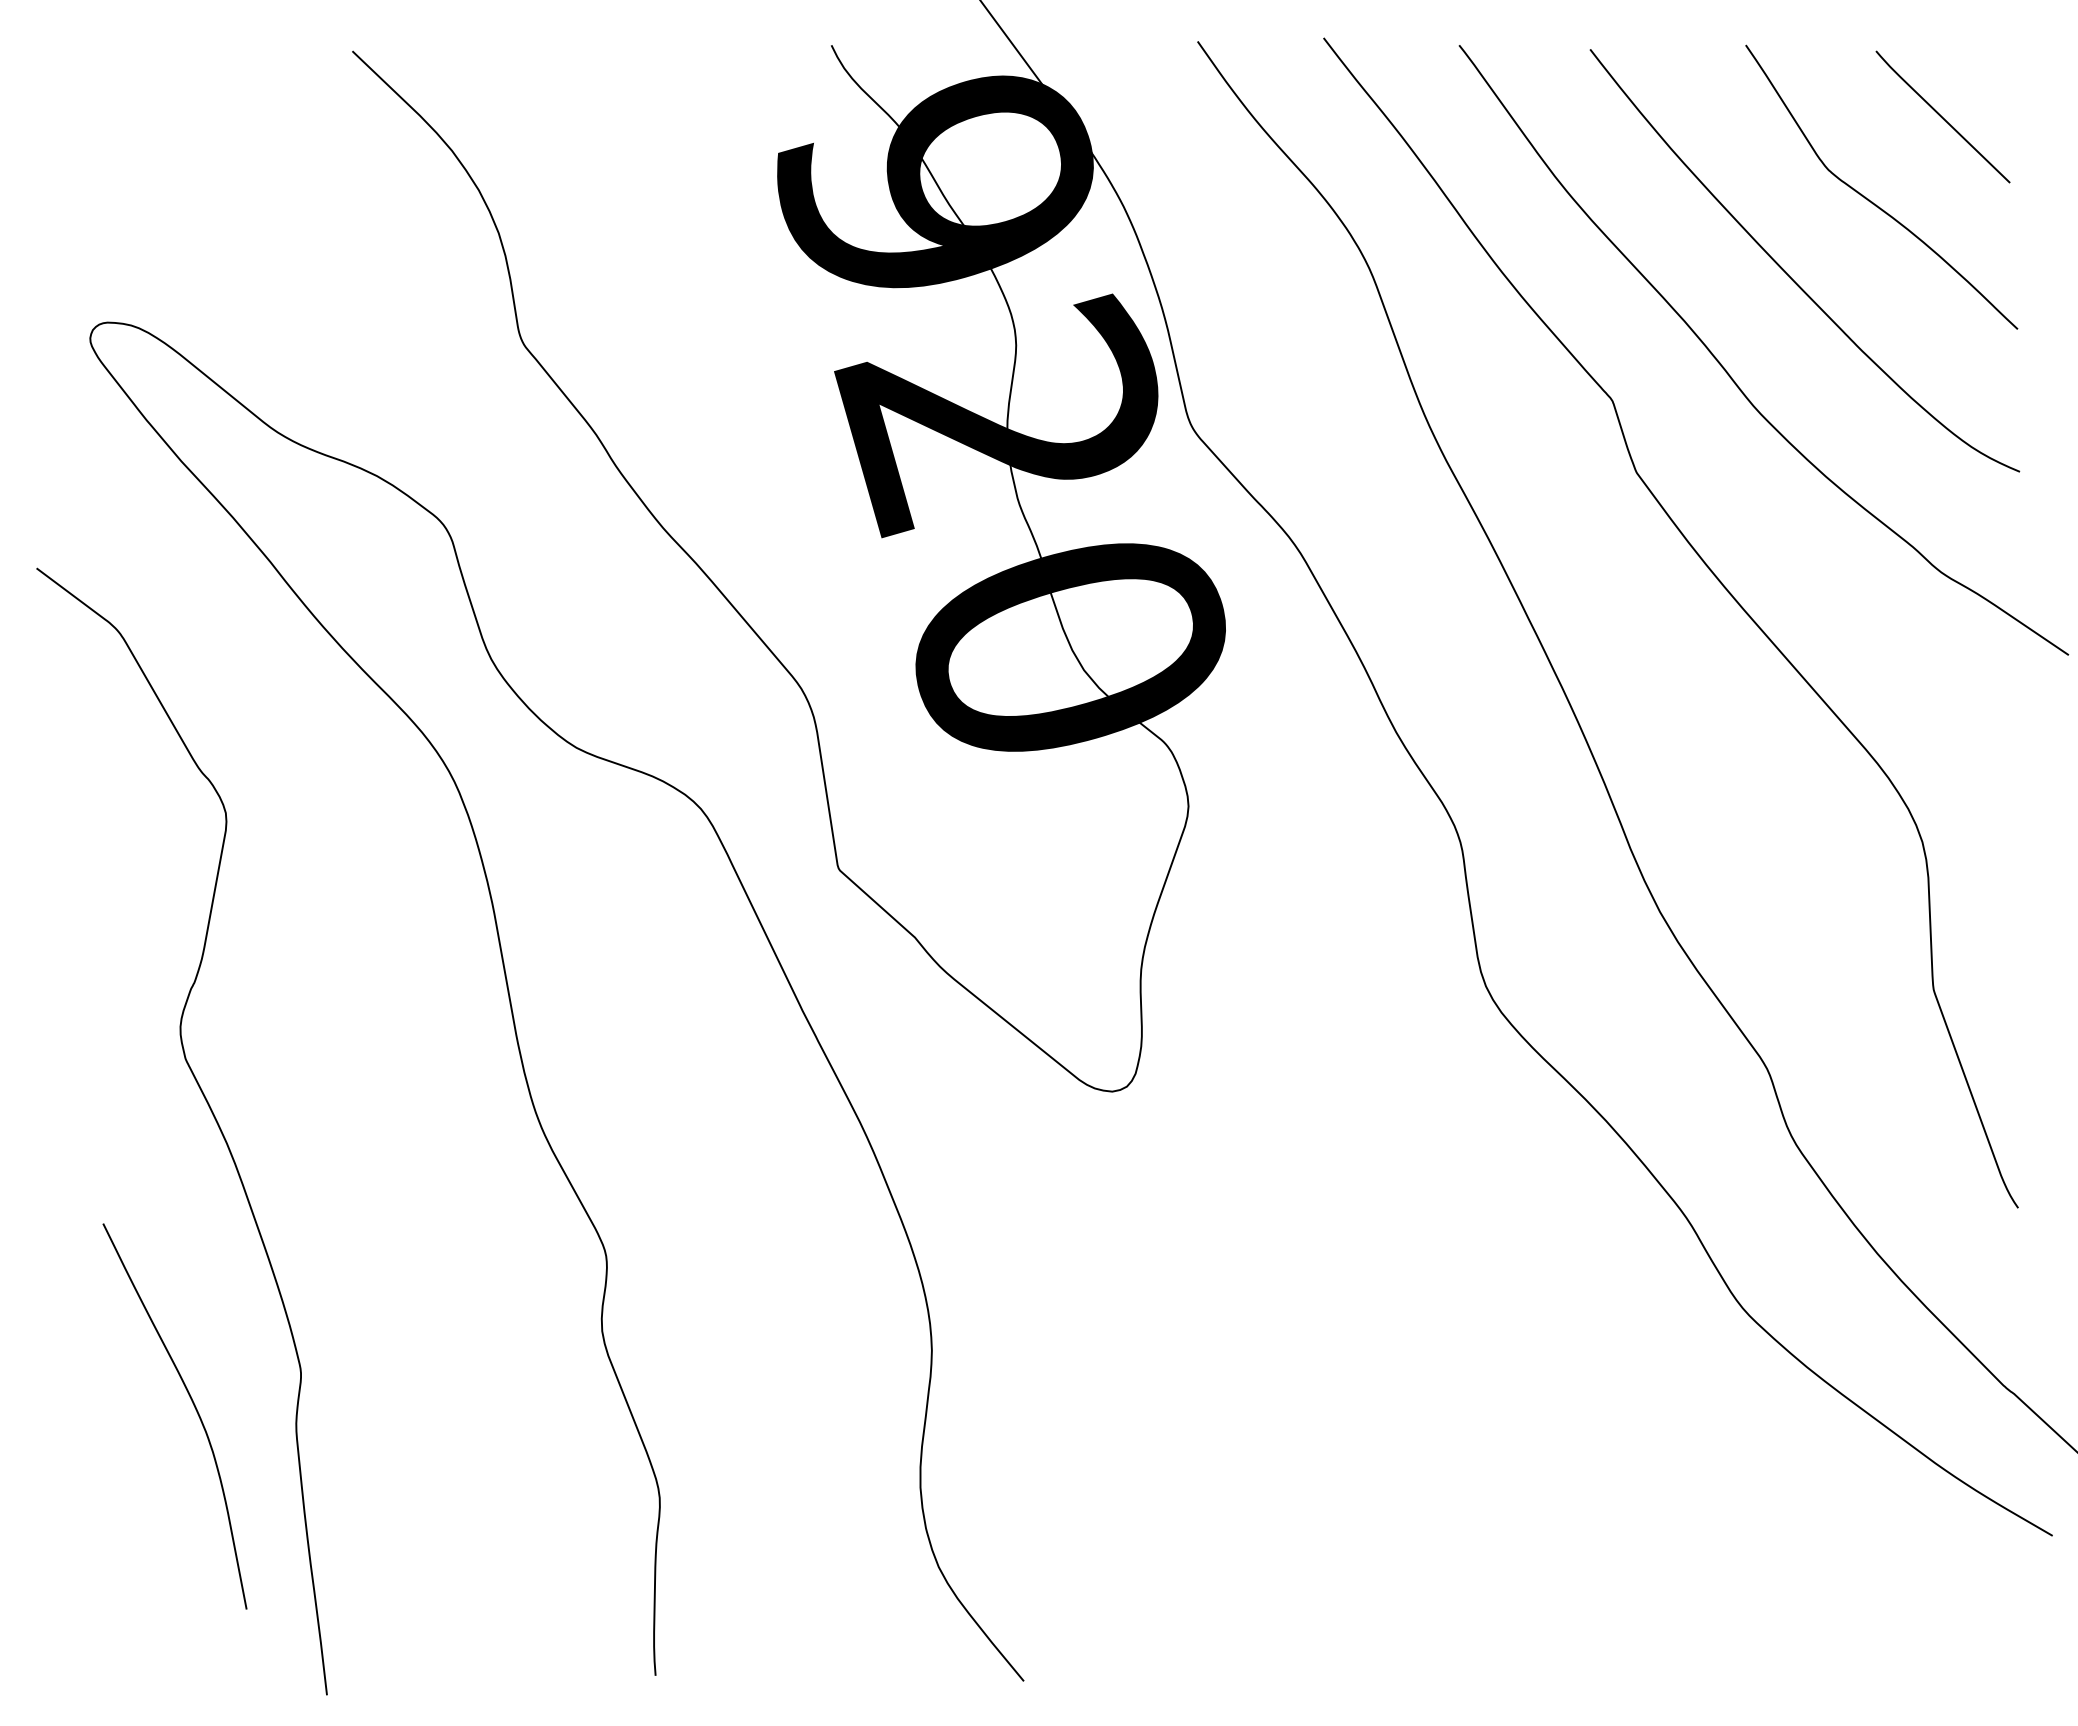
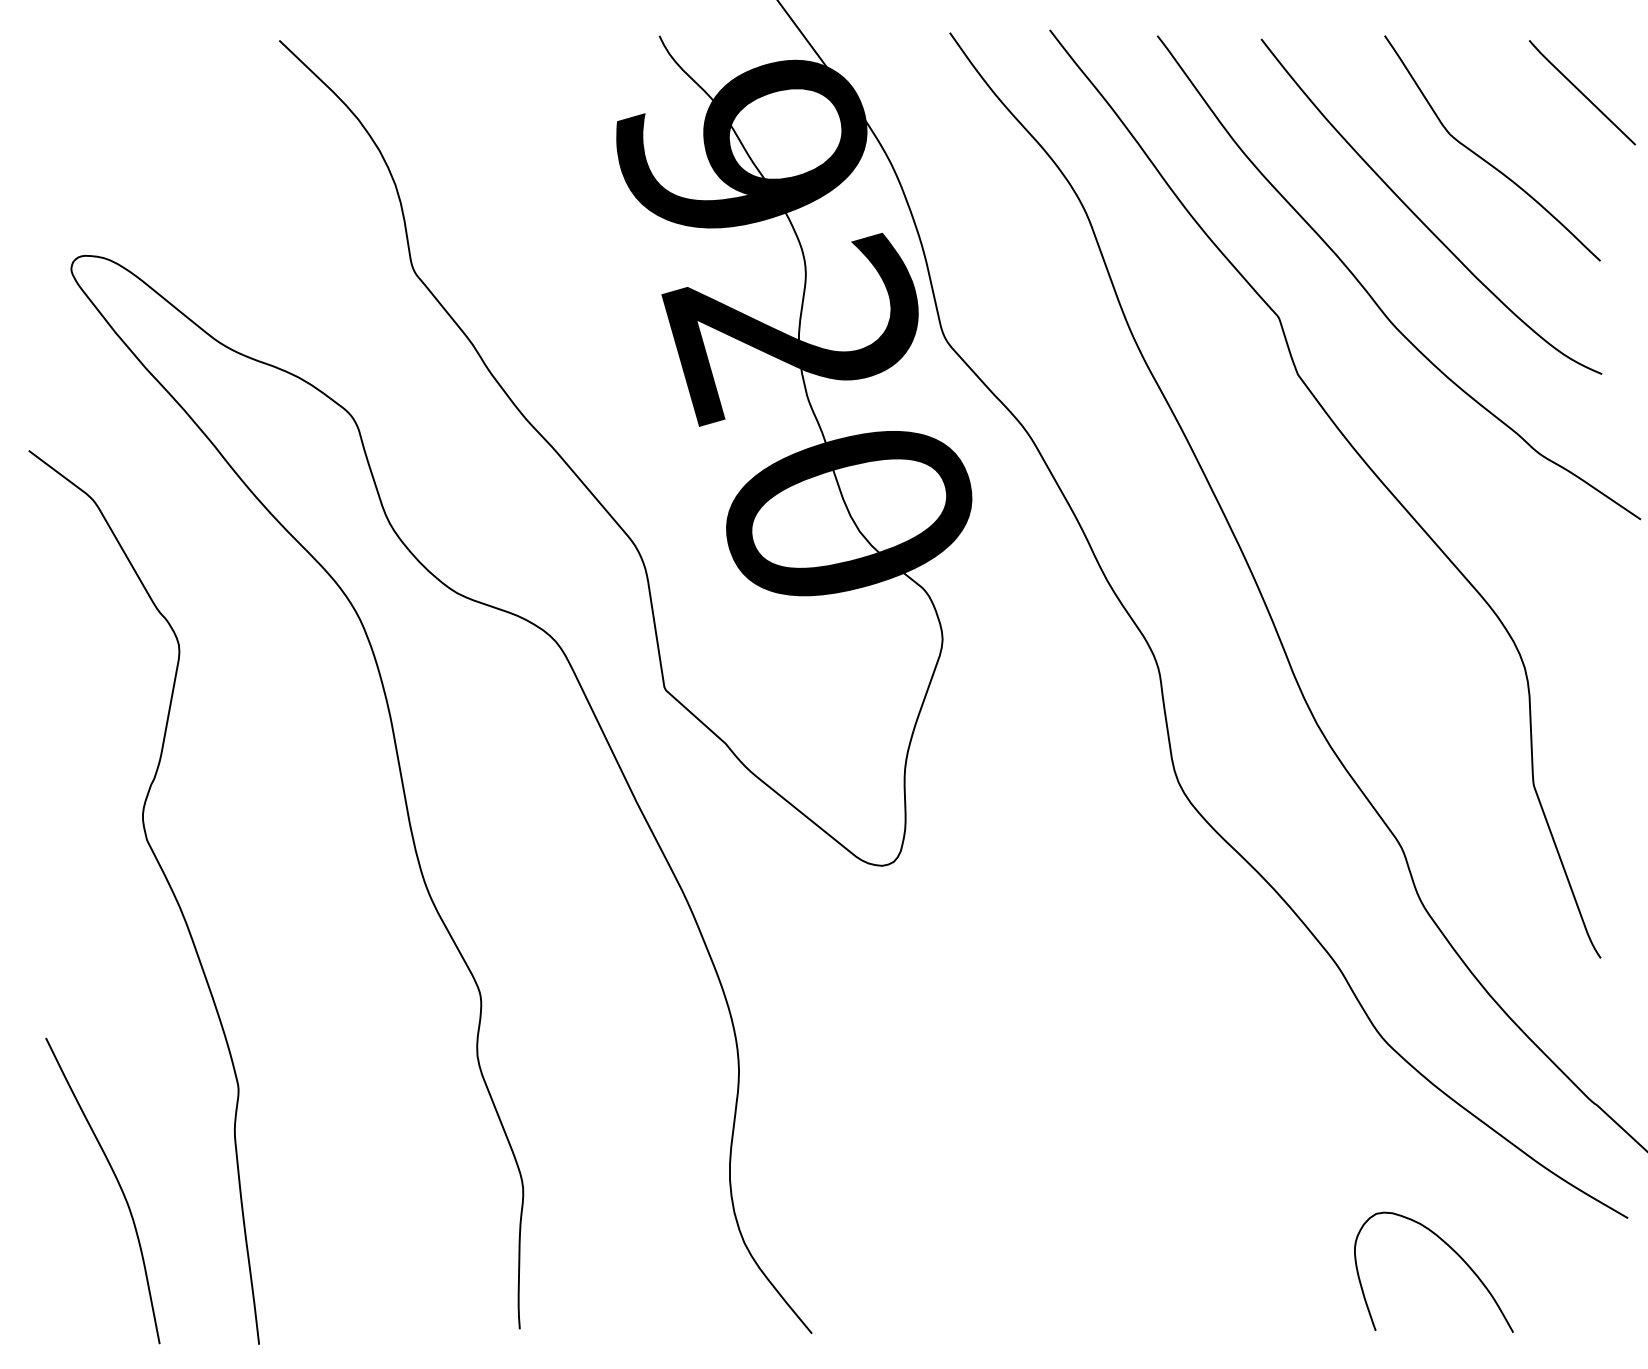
curve: (1942, 116) -> (1581, 92), moved
curve: (195, 1410) -> (119, 1186), moved
curve: (1832, 1577) -> (1453, 1251), added

